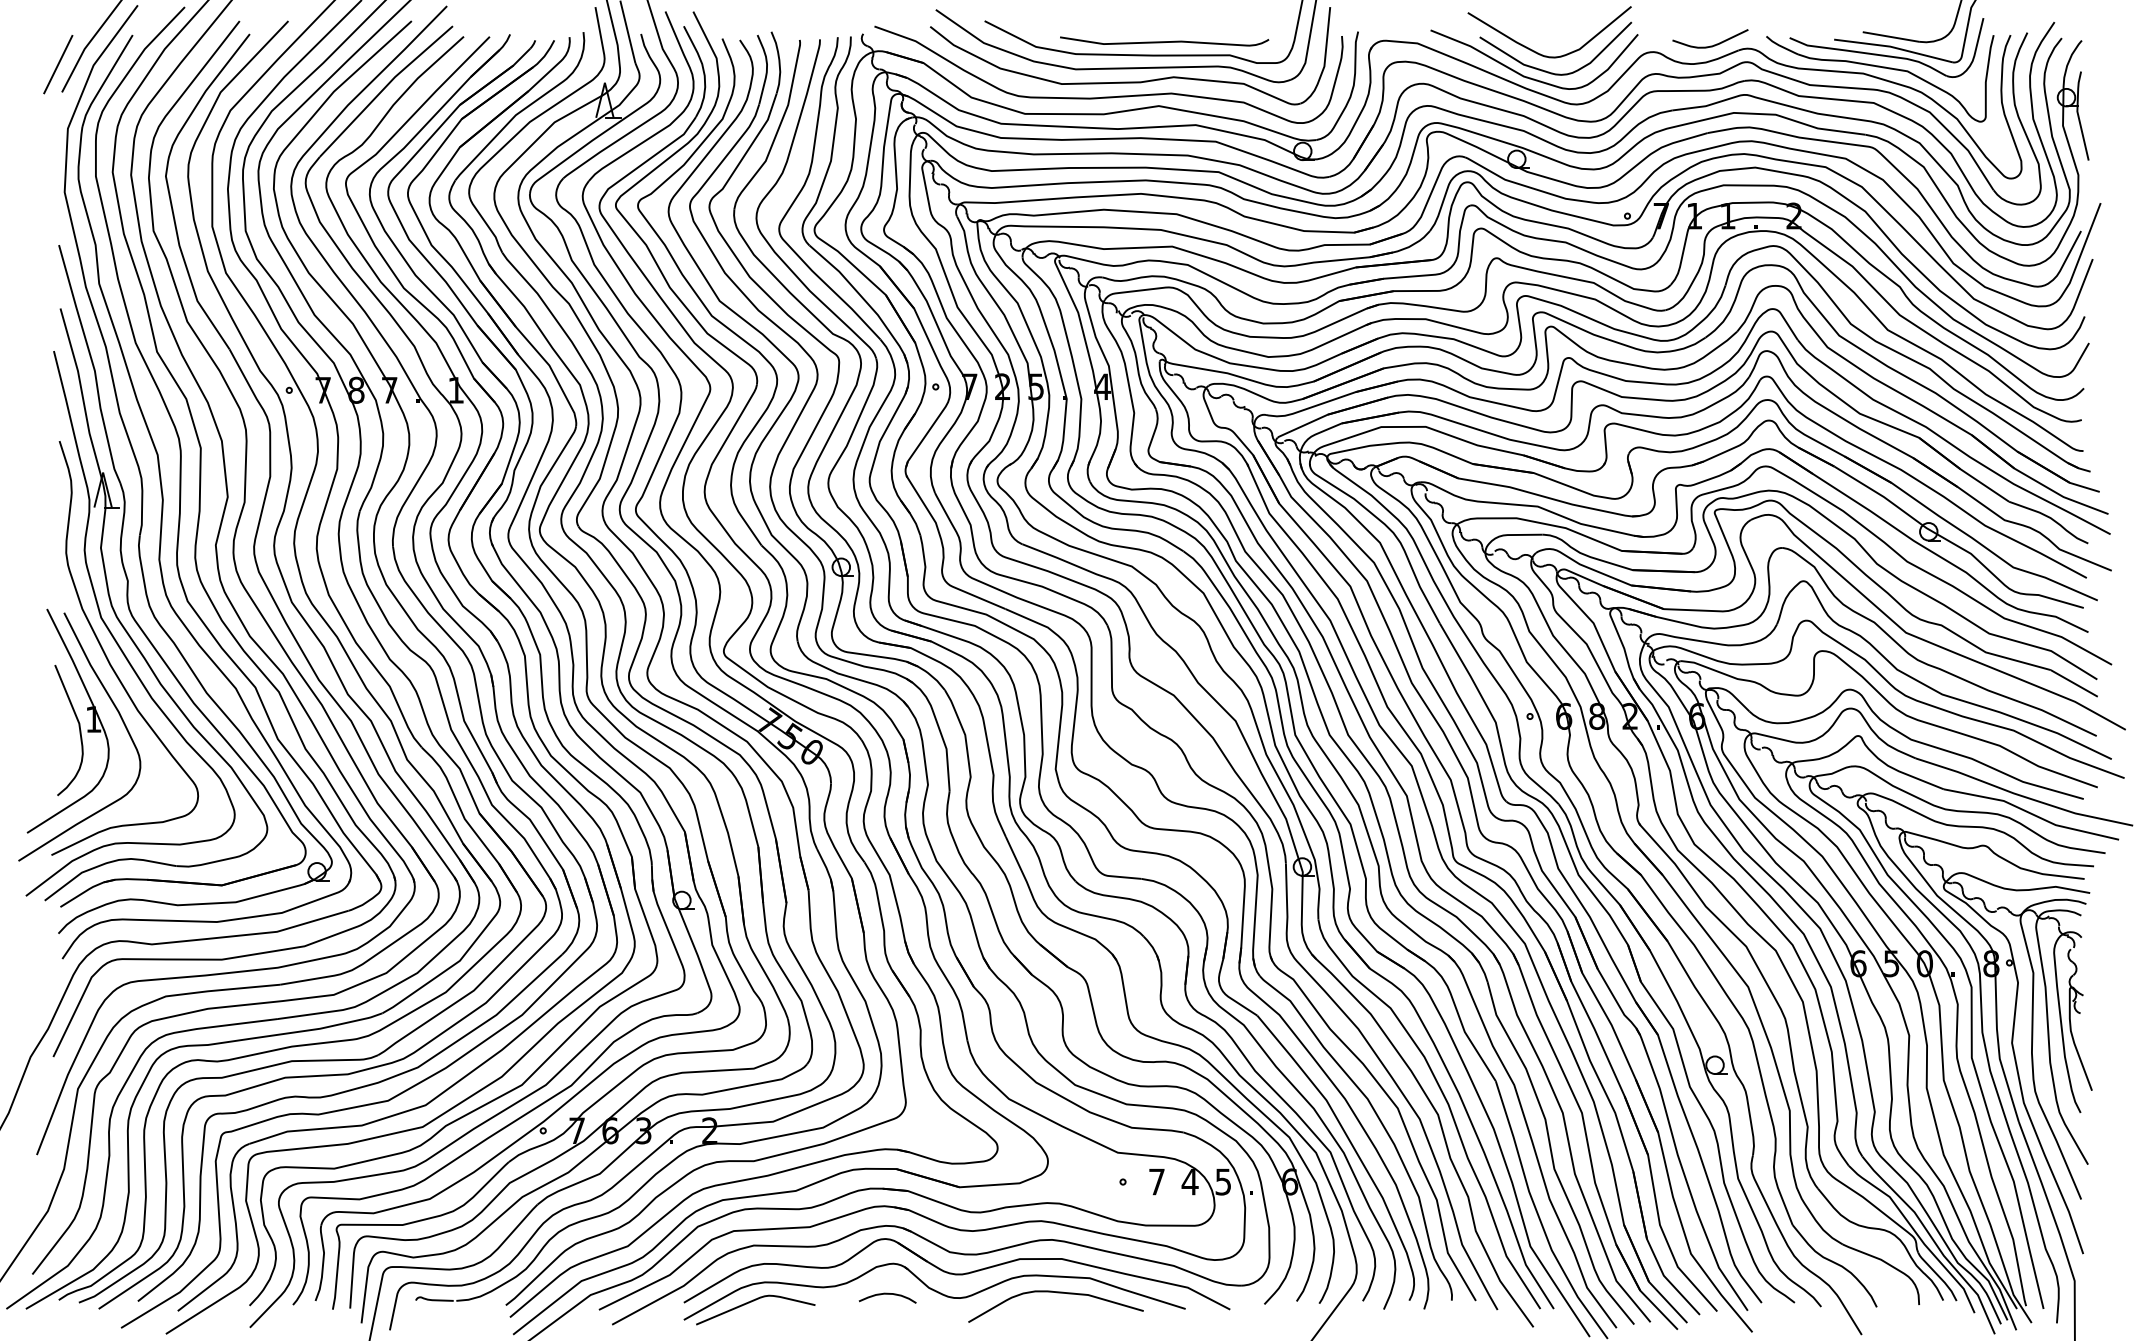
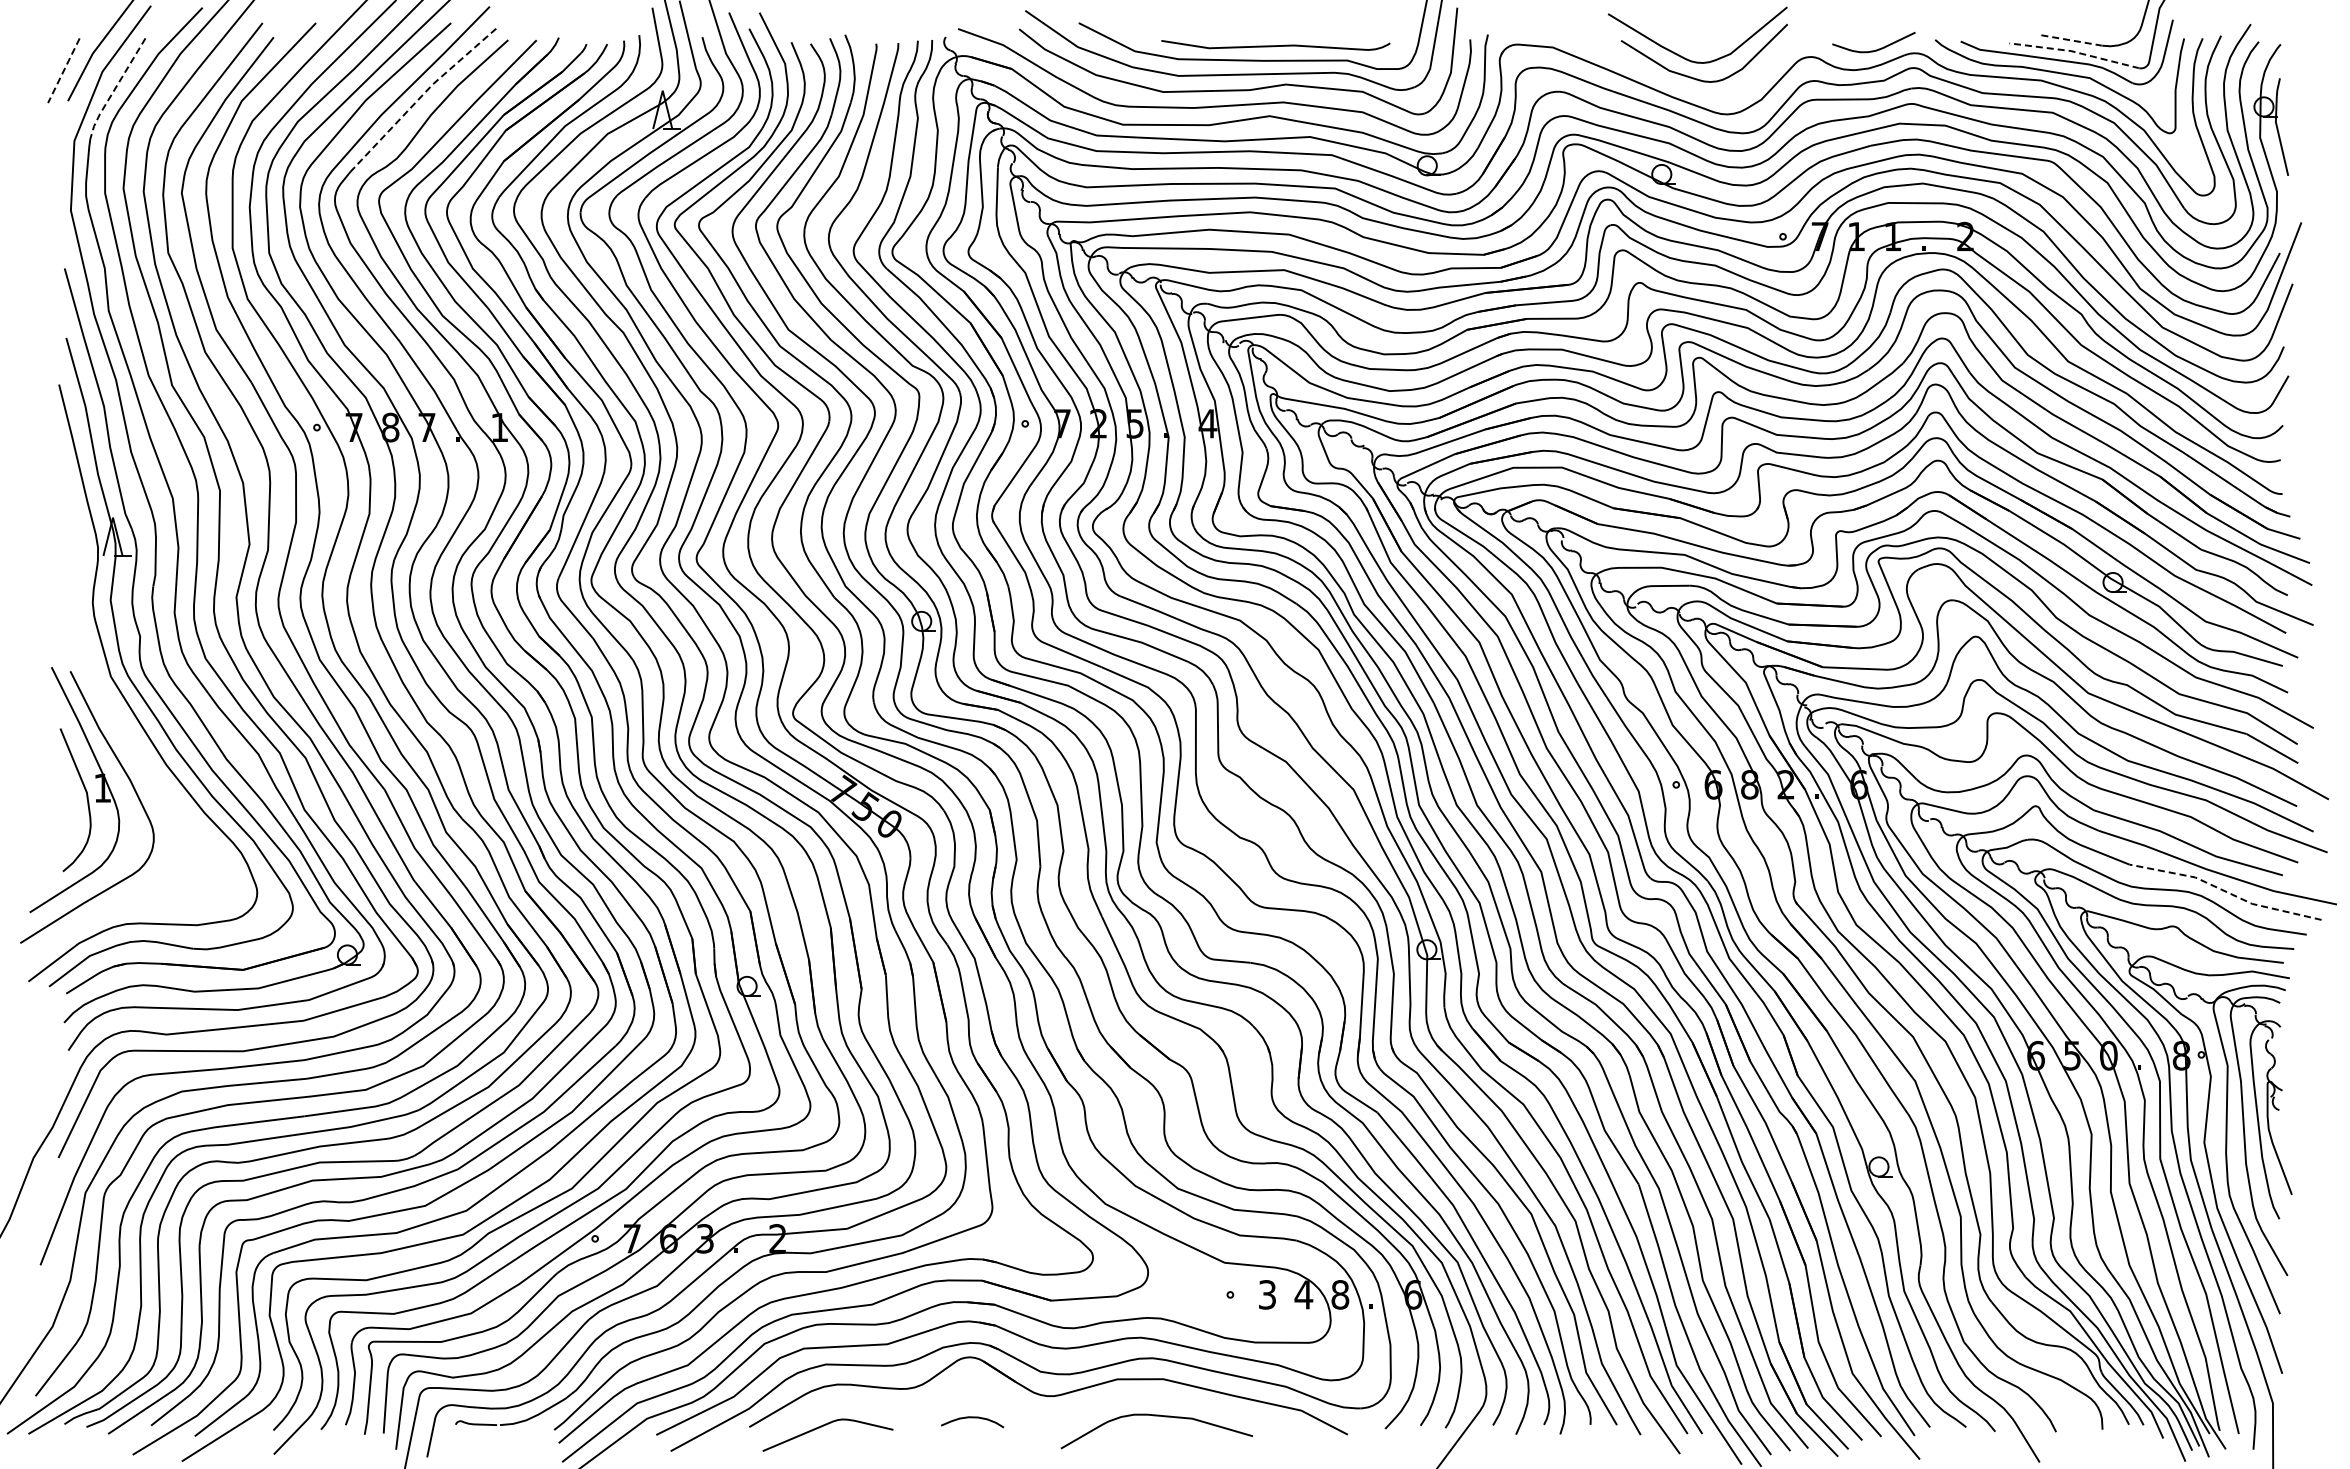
line: (1891, 37) -> (2072, 40), solid -> dashed
line: (1893, 47) -> (2074, 52), solid -> dashed
line: (57, 64) -> (63, 70), solid -> dashed
curve: (1529, 77) -> (1675, 84), removed
line: (104, 81) -> (114, 89), solid -> dashed
line: (383, 89) -> (420, 97), solid -> dashed
curve: (107, 656) -> (117, 719), removed
line: (2031, 813) -> (2225, 891), solid -> dashed
text: (1156, 1181) -> (1267, 1294), 7 -> 3
text: (1223, 1181) -> (1340, 1294), 5 -> 8
part: (935, 1291) -> (1024, 1414), removed

